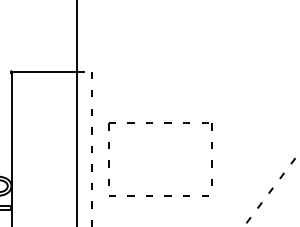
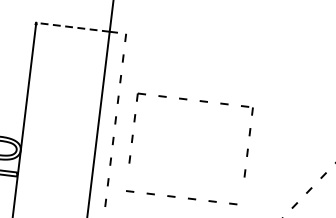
line: (43, 71) -> (71, 27), solid -> dashed
line: (152, 195) -> (174, 196), moved

